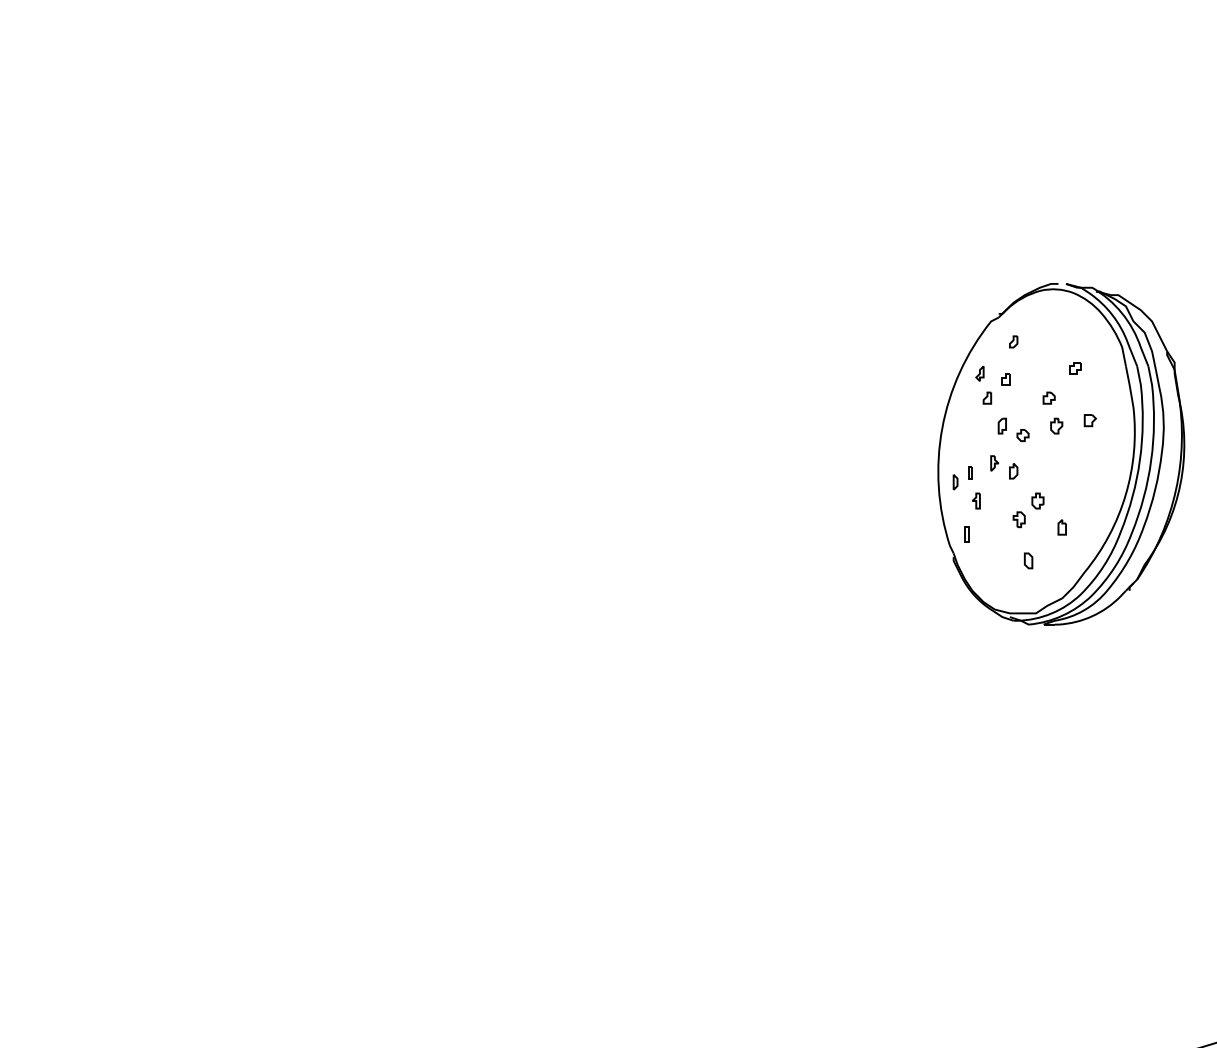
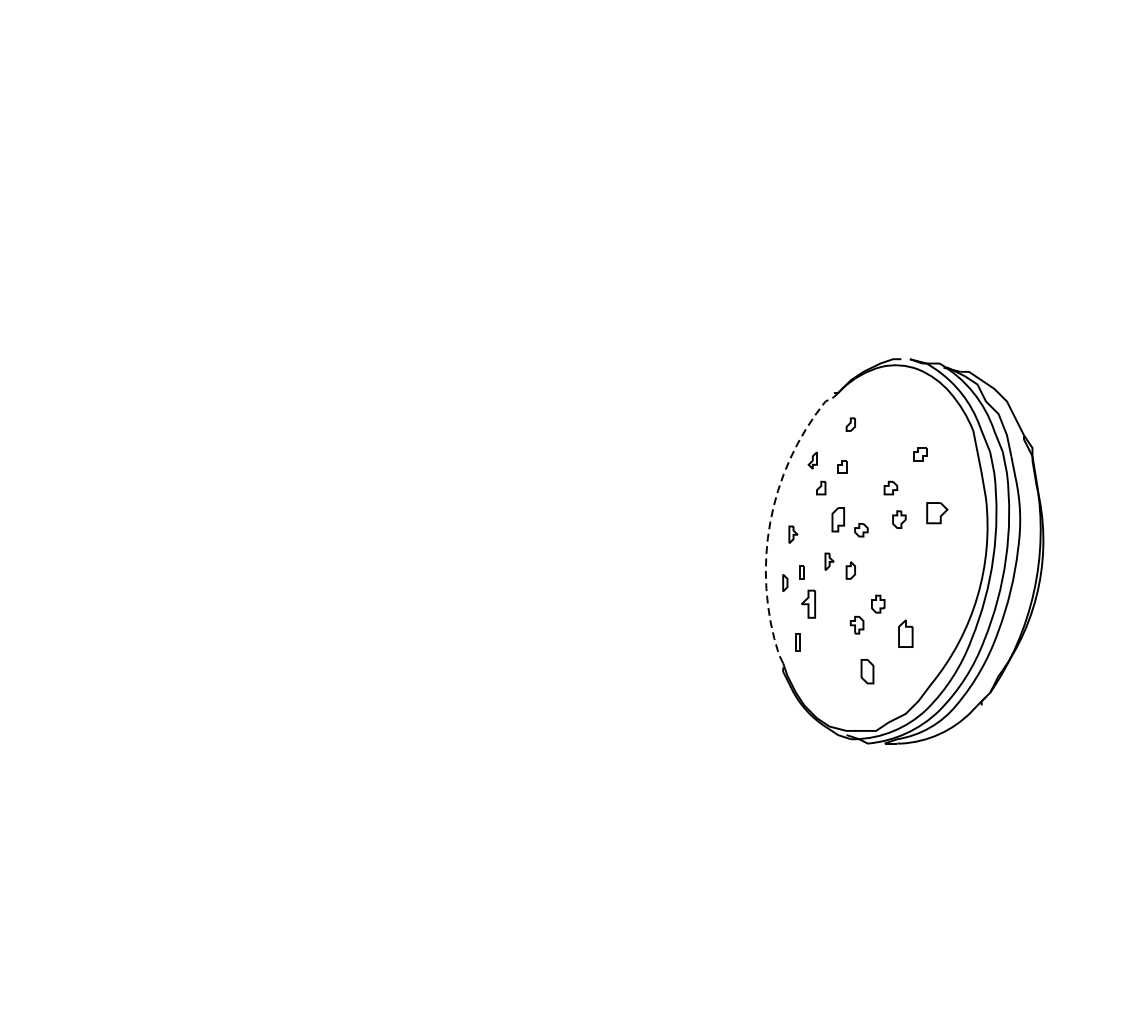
part: (1090, 420) -> (937, 513), size x1.6
part: (1001, 425) -> (837, 518), size x1.4
line: (942, 428) -> (770, 522), solid -> dashed
part: (962, 439) -> (793, 534), added
part: (976, 500) -> (808, 603), size x1.6
part: (1061, 527) -> (904, 634), size x1.6
part: (1028, 560) -> (867, 671), size x1.4

